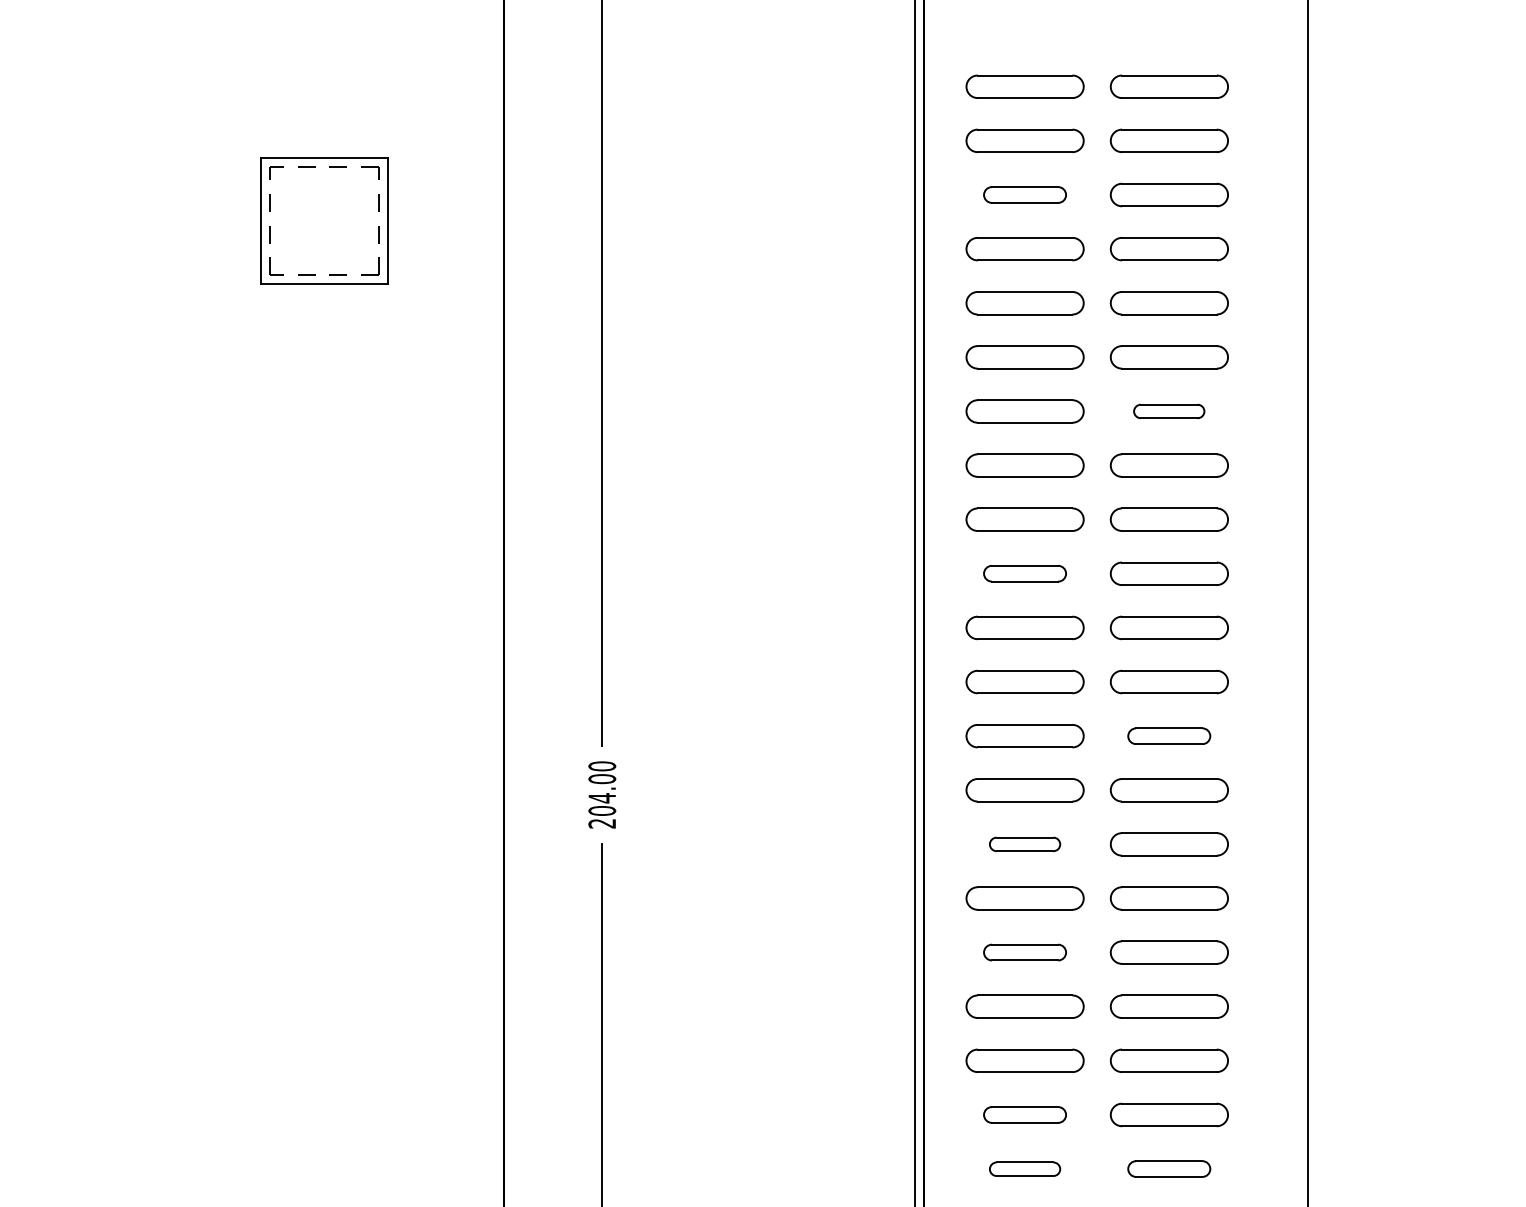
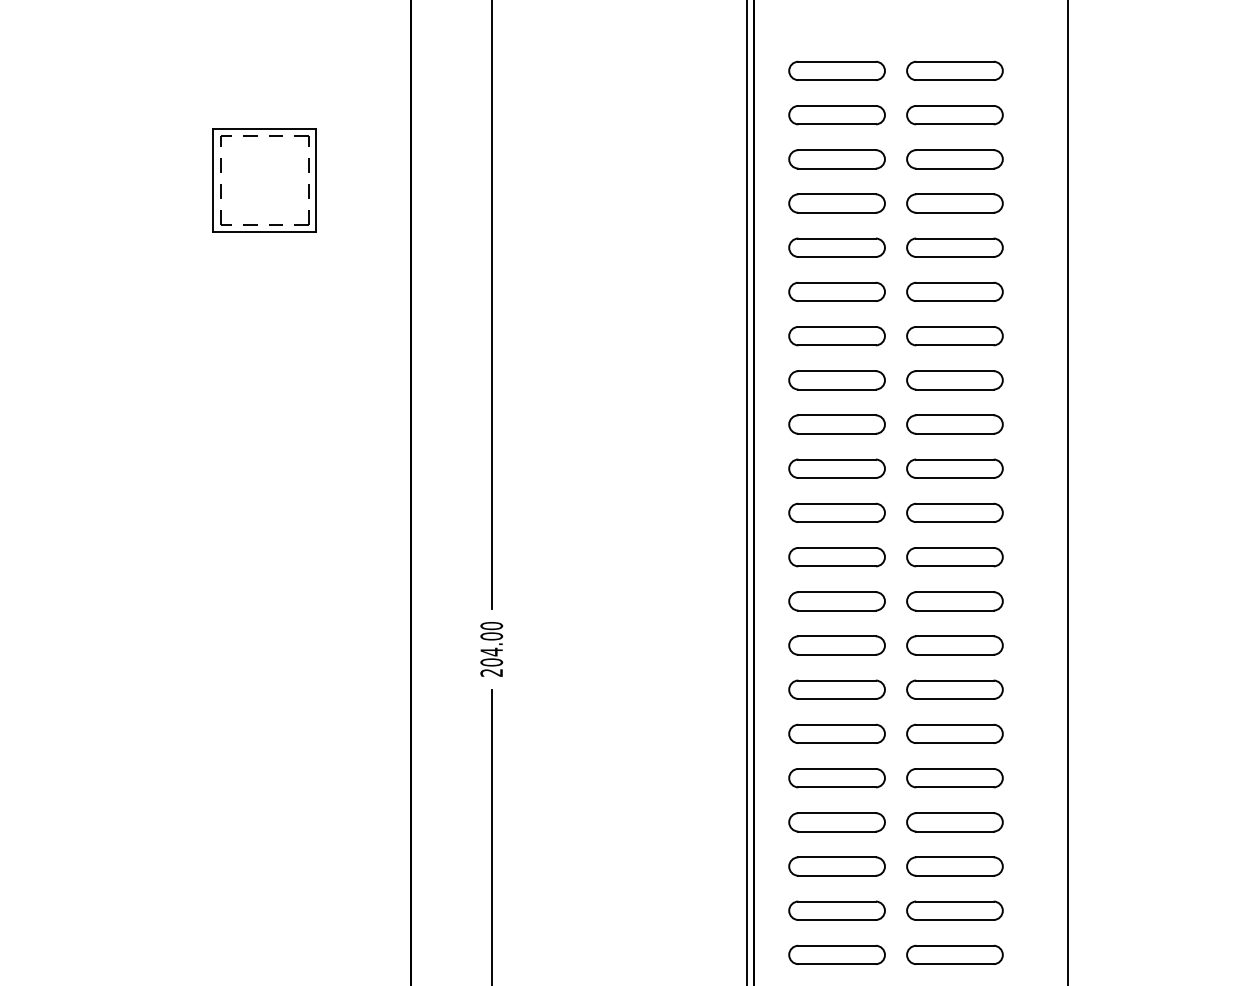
part: (1024, 194) -> (836, 158), size x1.43
part: (1168, 411) -> (954, 336), size x1.67
part: (1024, 573) -> (836, 468), size x1.43
part: (1168, 736) -> (954, 601), size x1.43
part: (1024, 844) -> (836, 689), size x1.67
part: (1024, 952) -> (836, 778), size x1.43
part: (1024, 1114) -> (836, 910), size x1.43
part: (1168, 1168) -> (954, 954), size x1.43
part: (1024, 1169) -> (836, 955), size x1.67

